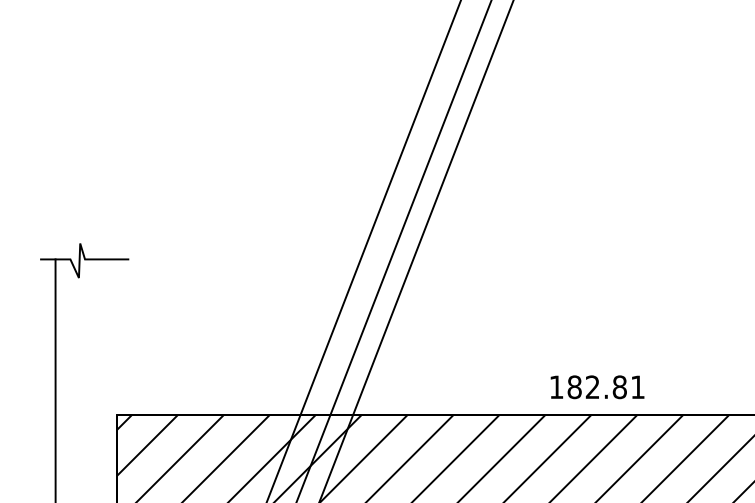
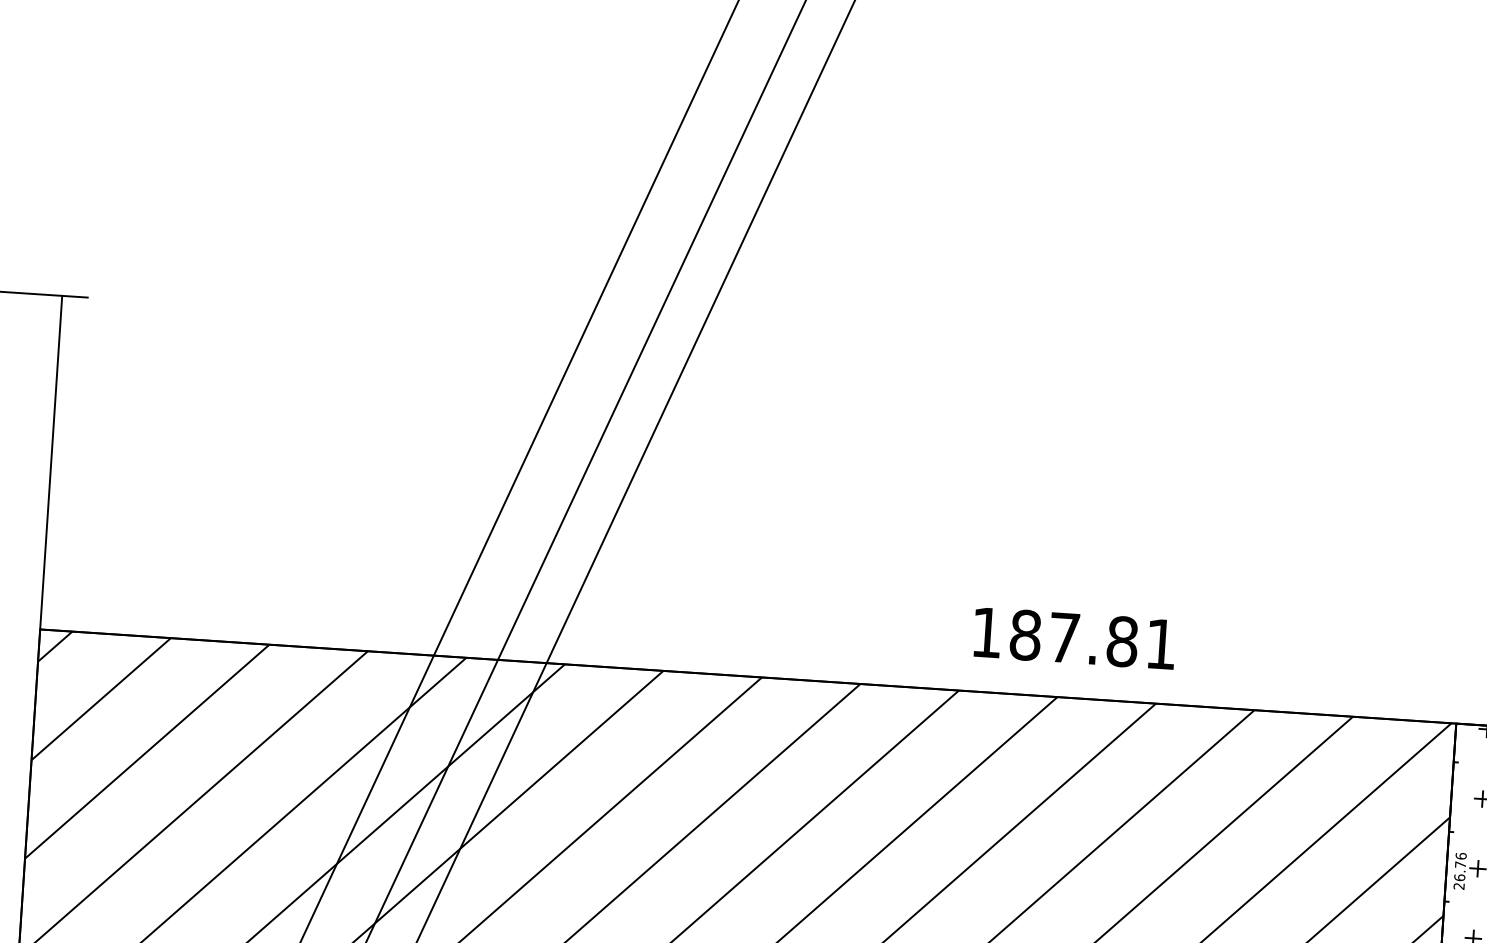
line: (116, 336) -> (50, 461), added
text: (592, 386) -> (1063, 636), 182.81 -> 187.81

